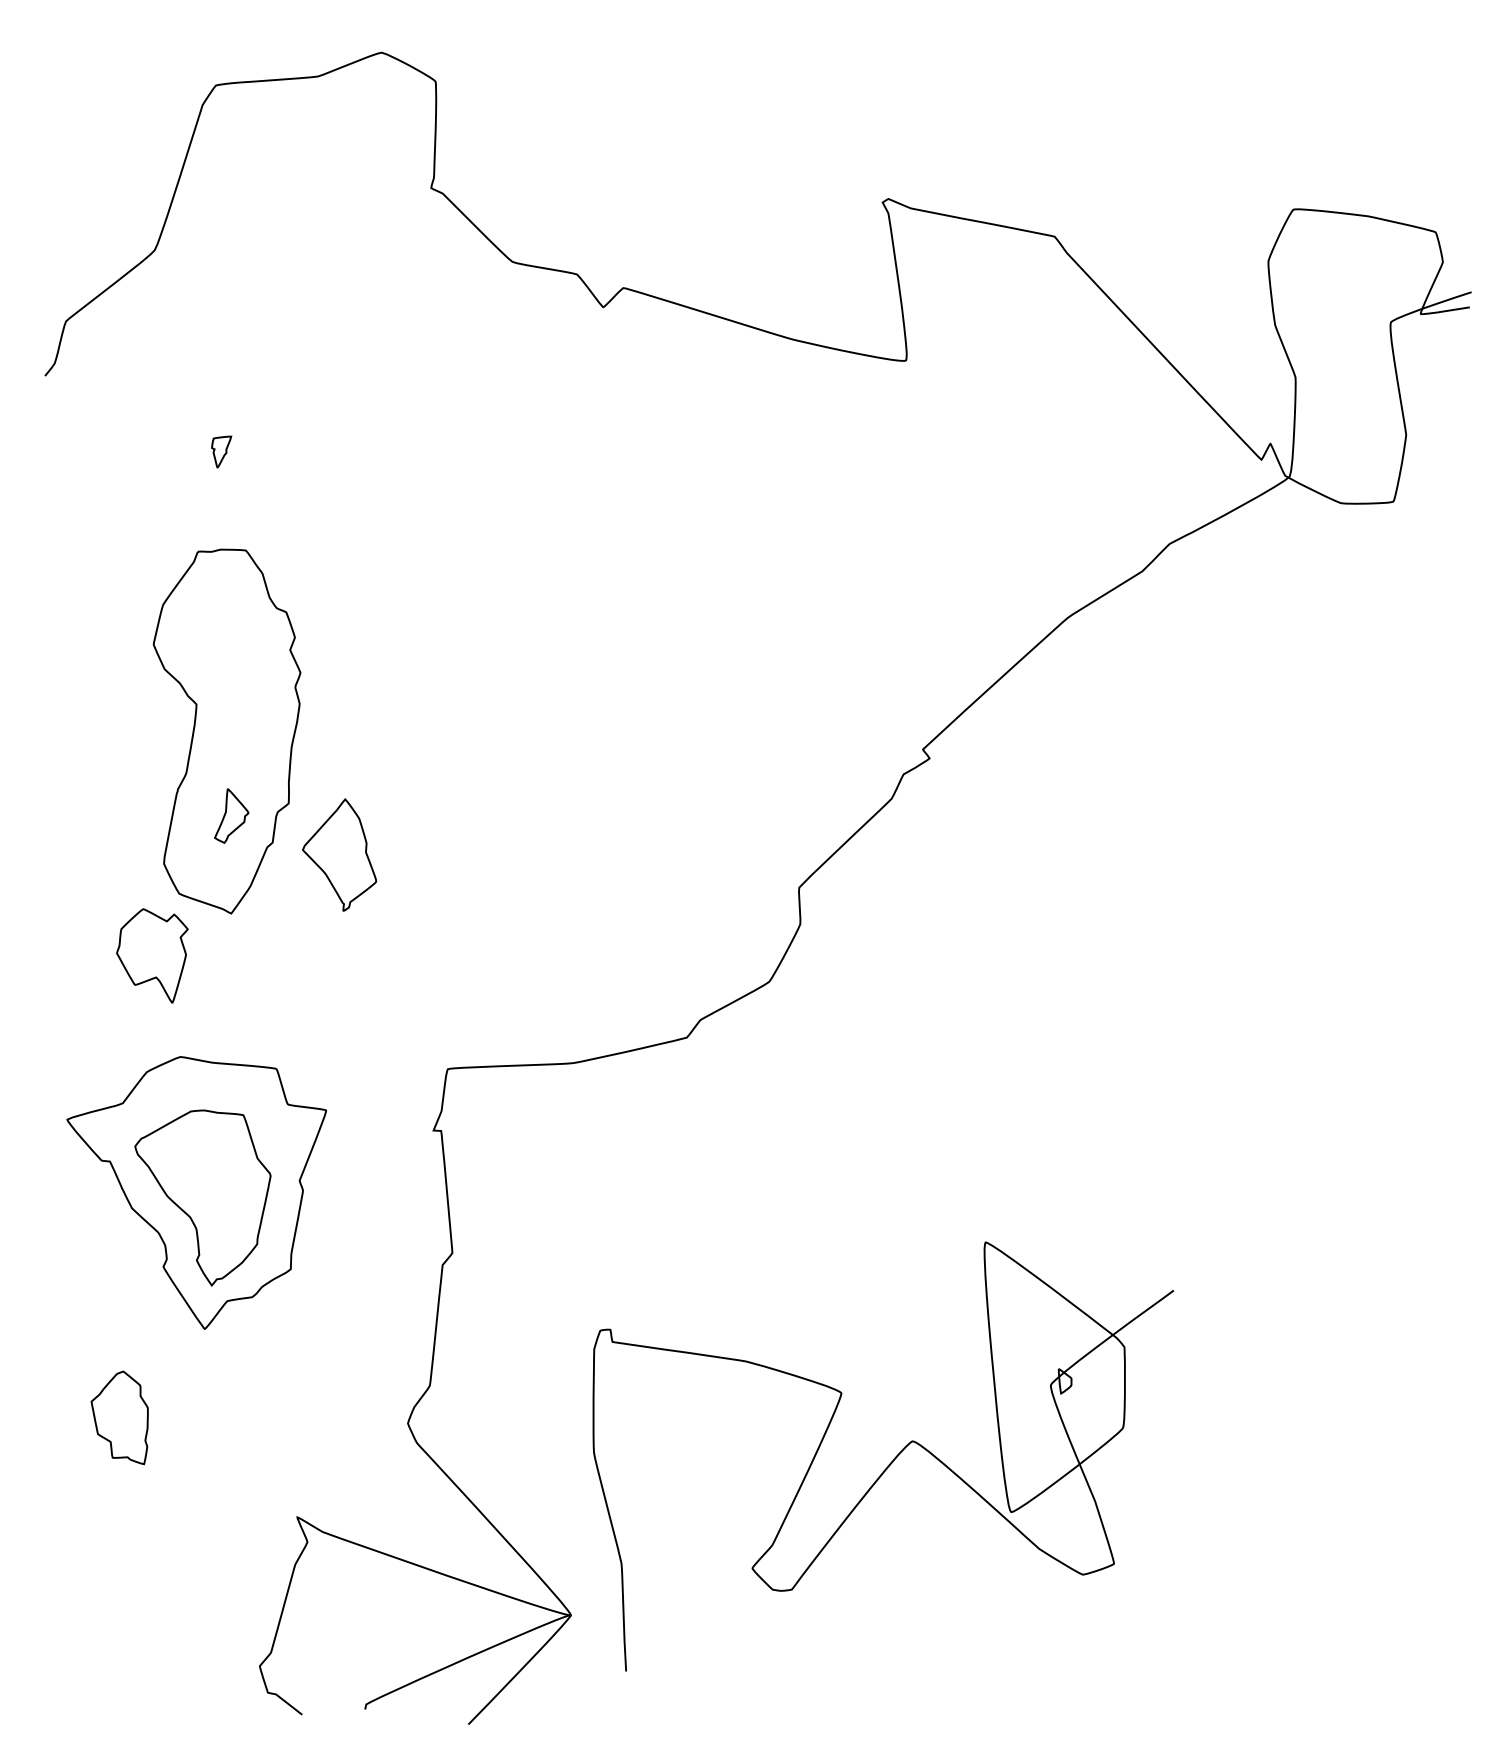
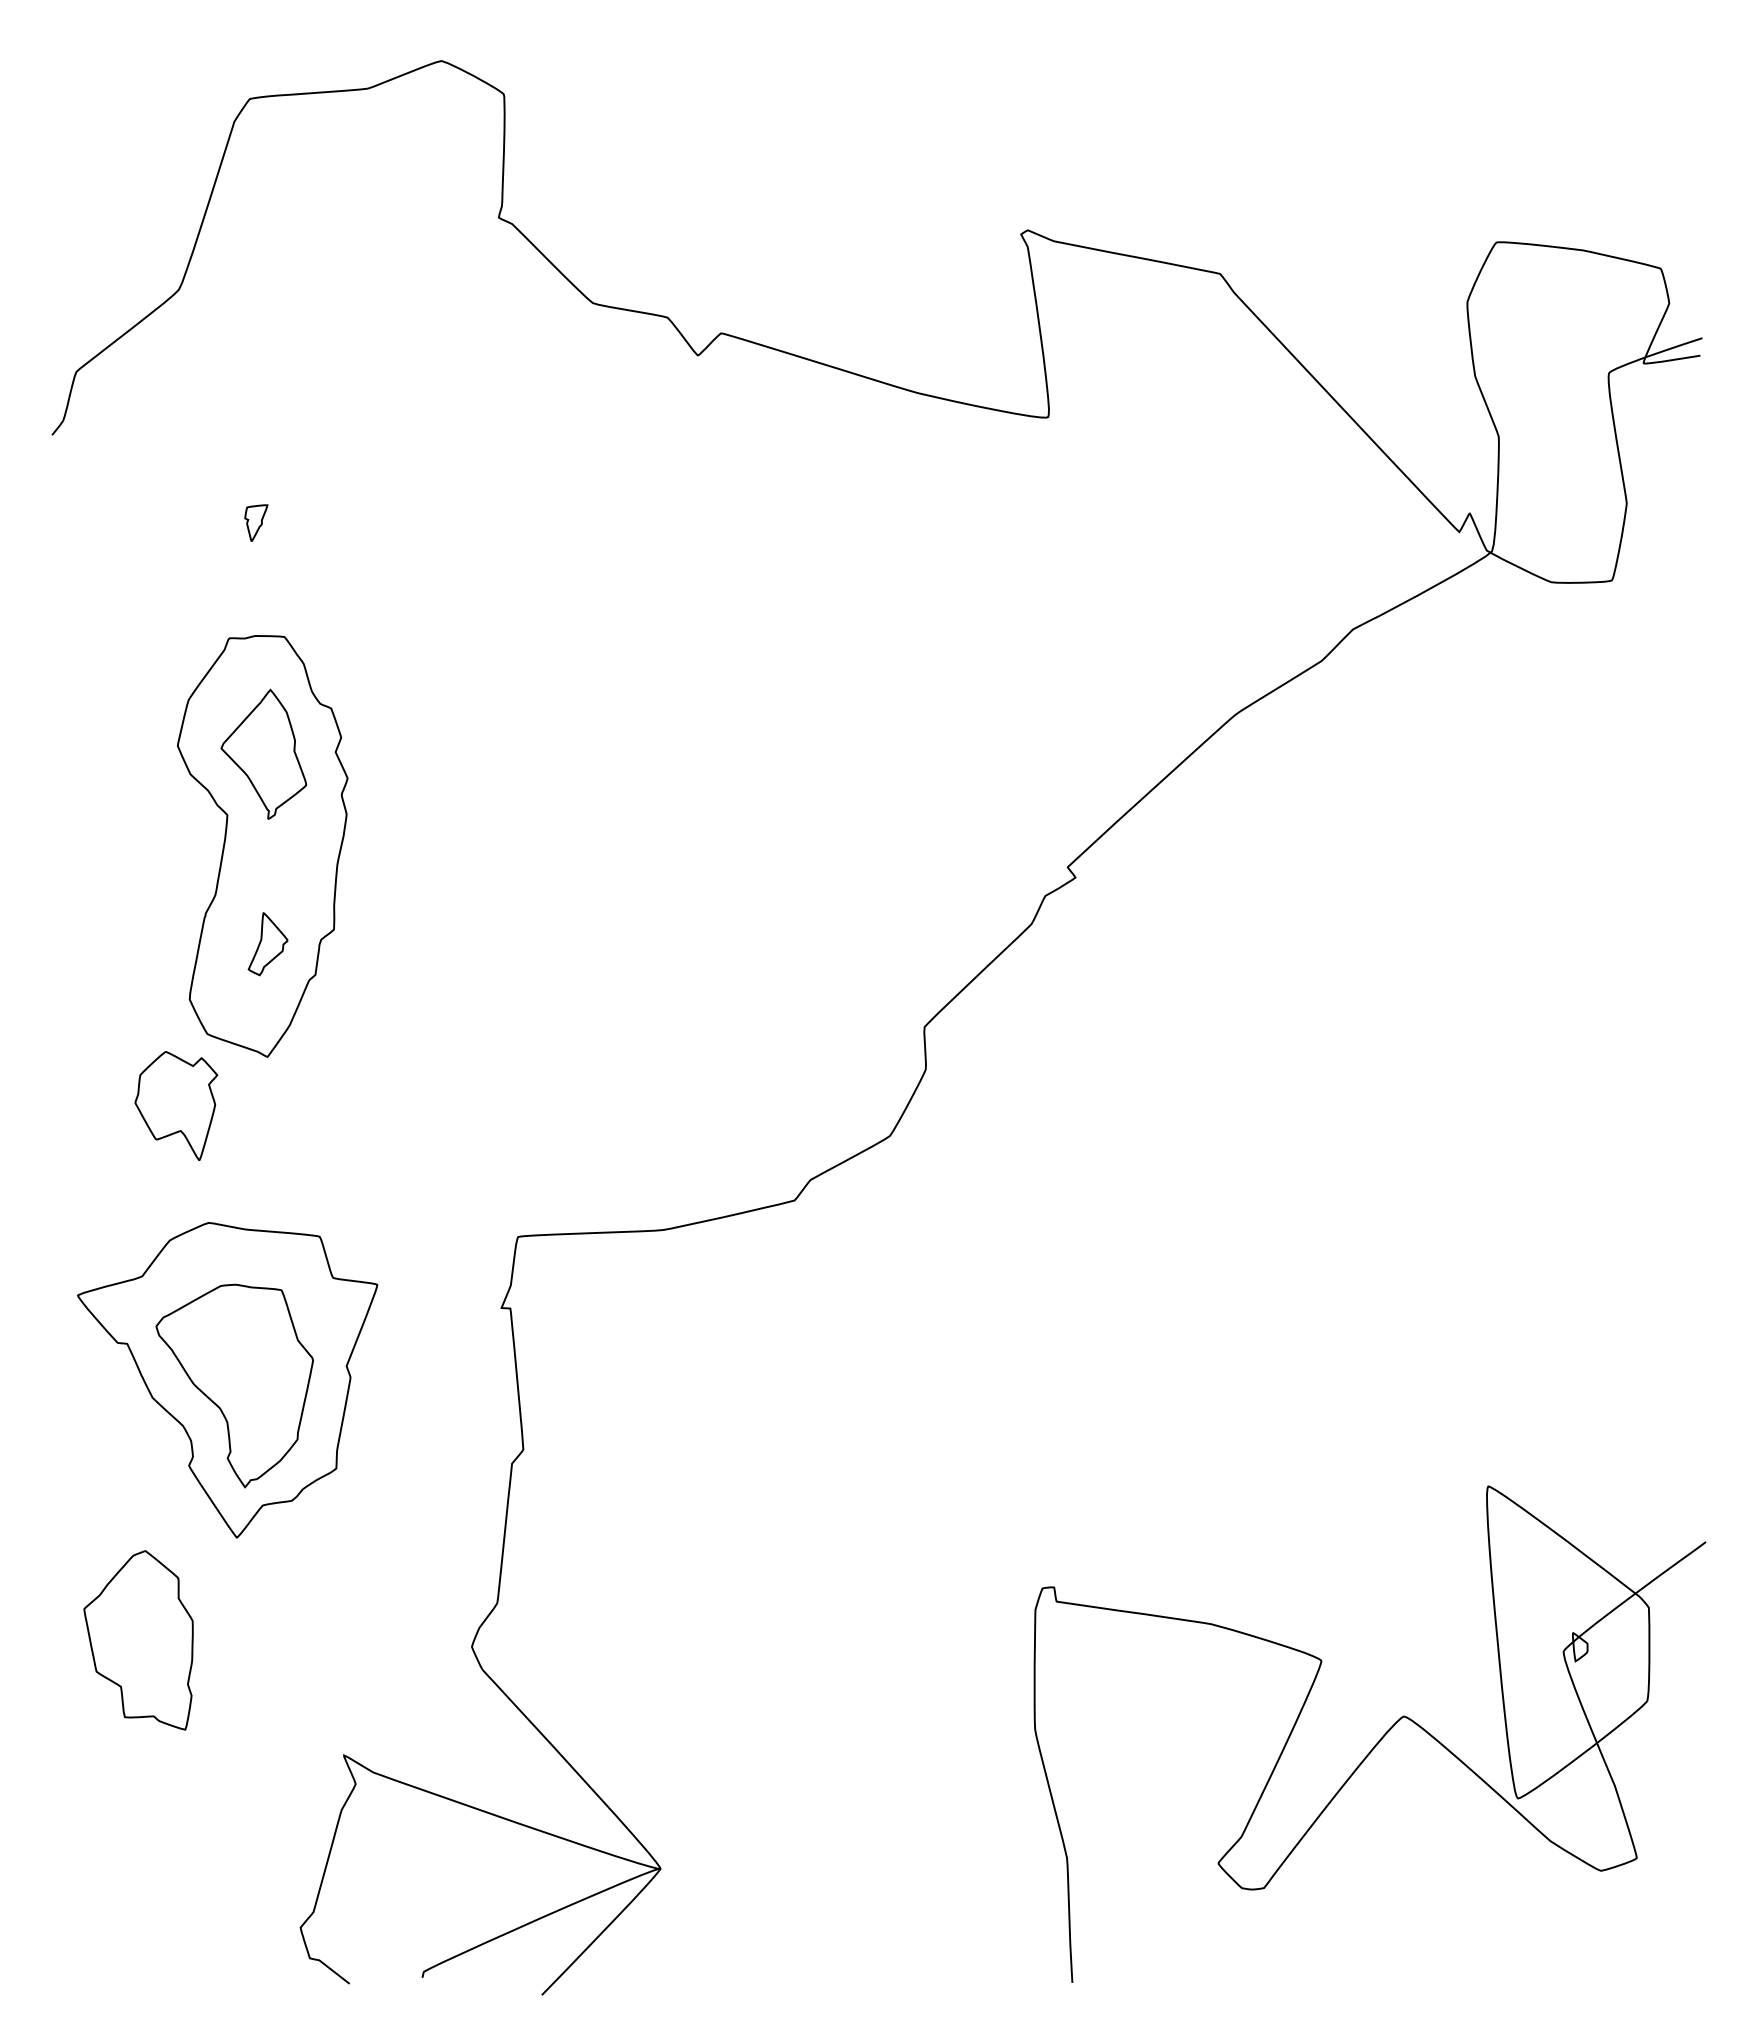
part: (339, 854) -> (263, 753), moved
part: (119, 1417) -> (138, 1640), size x1.67
part: (890, 1462) -> (1378, 1740), moved

